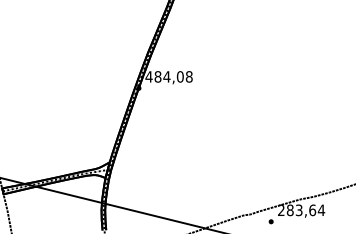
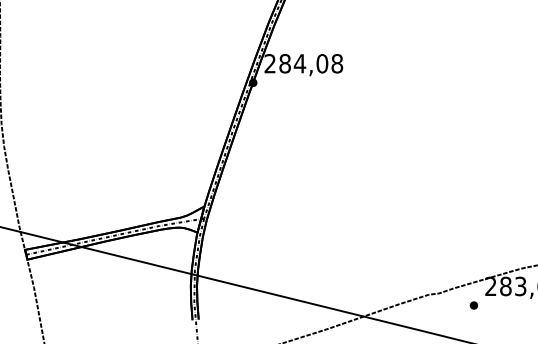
text: (148, 76) -> (269, 63), 484,08 -> 284,08

